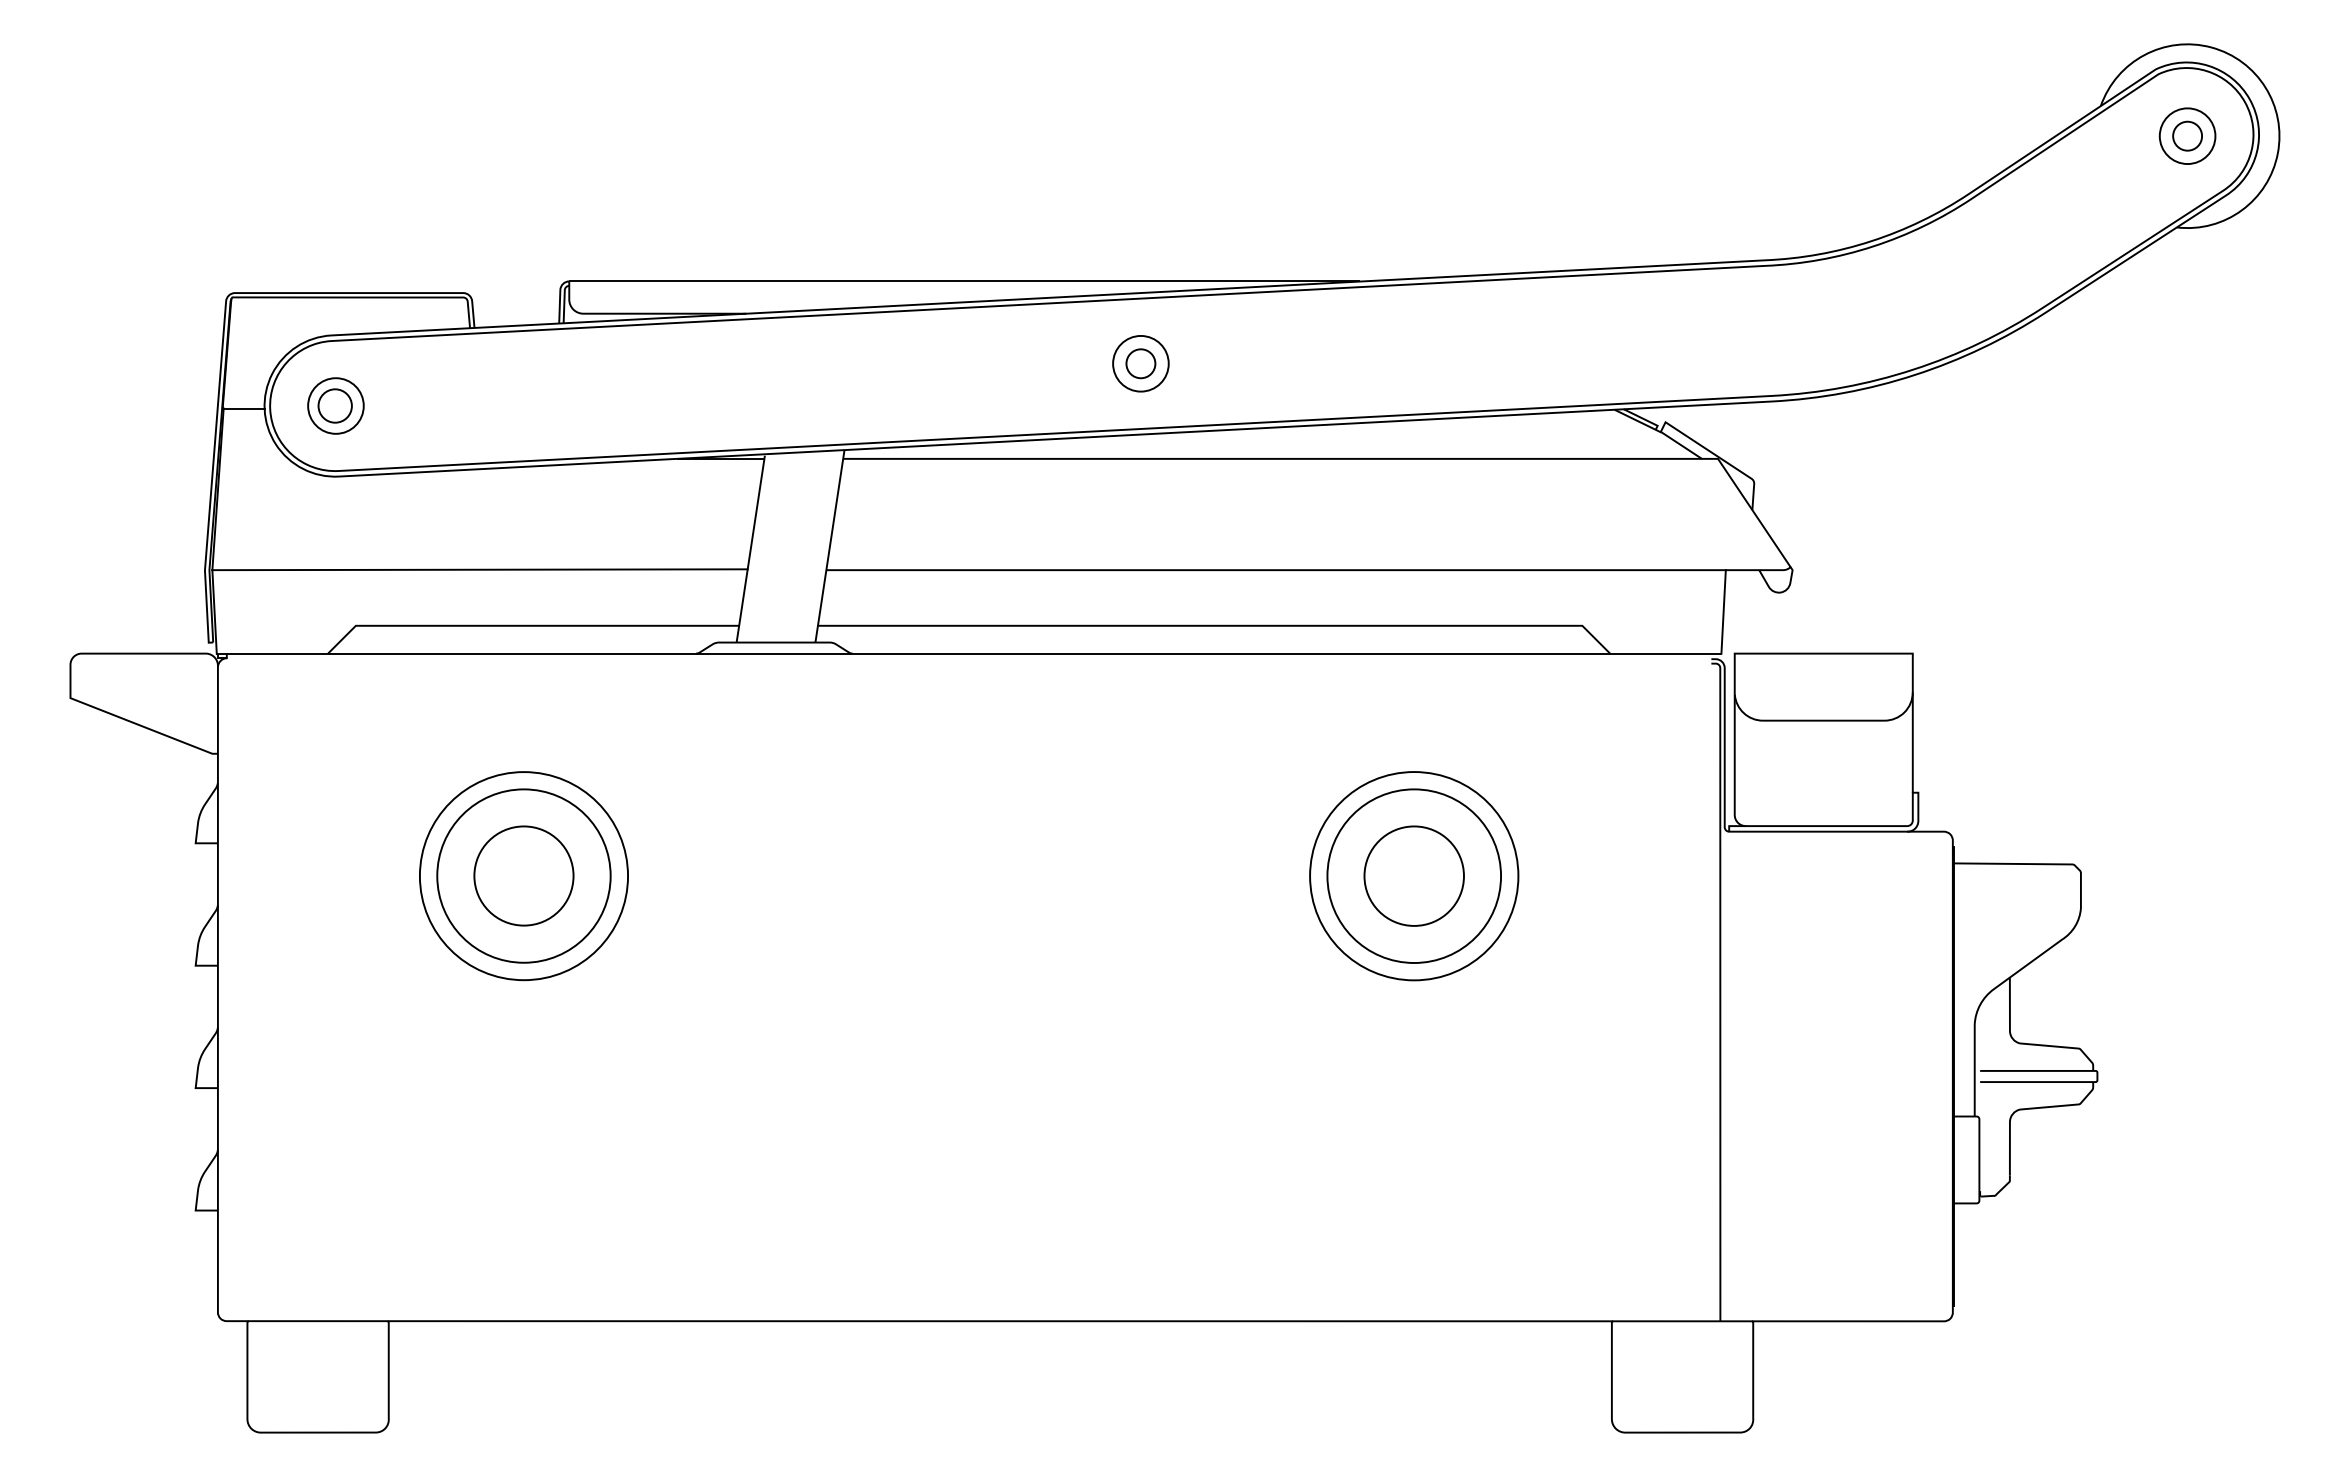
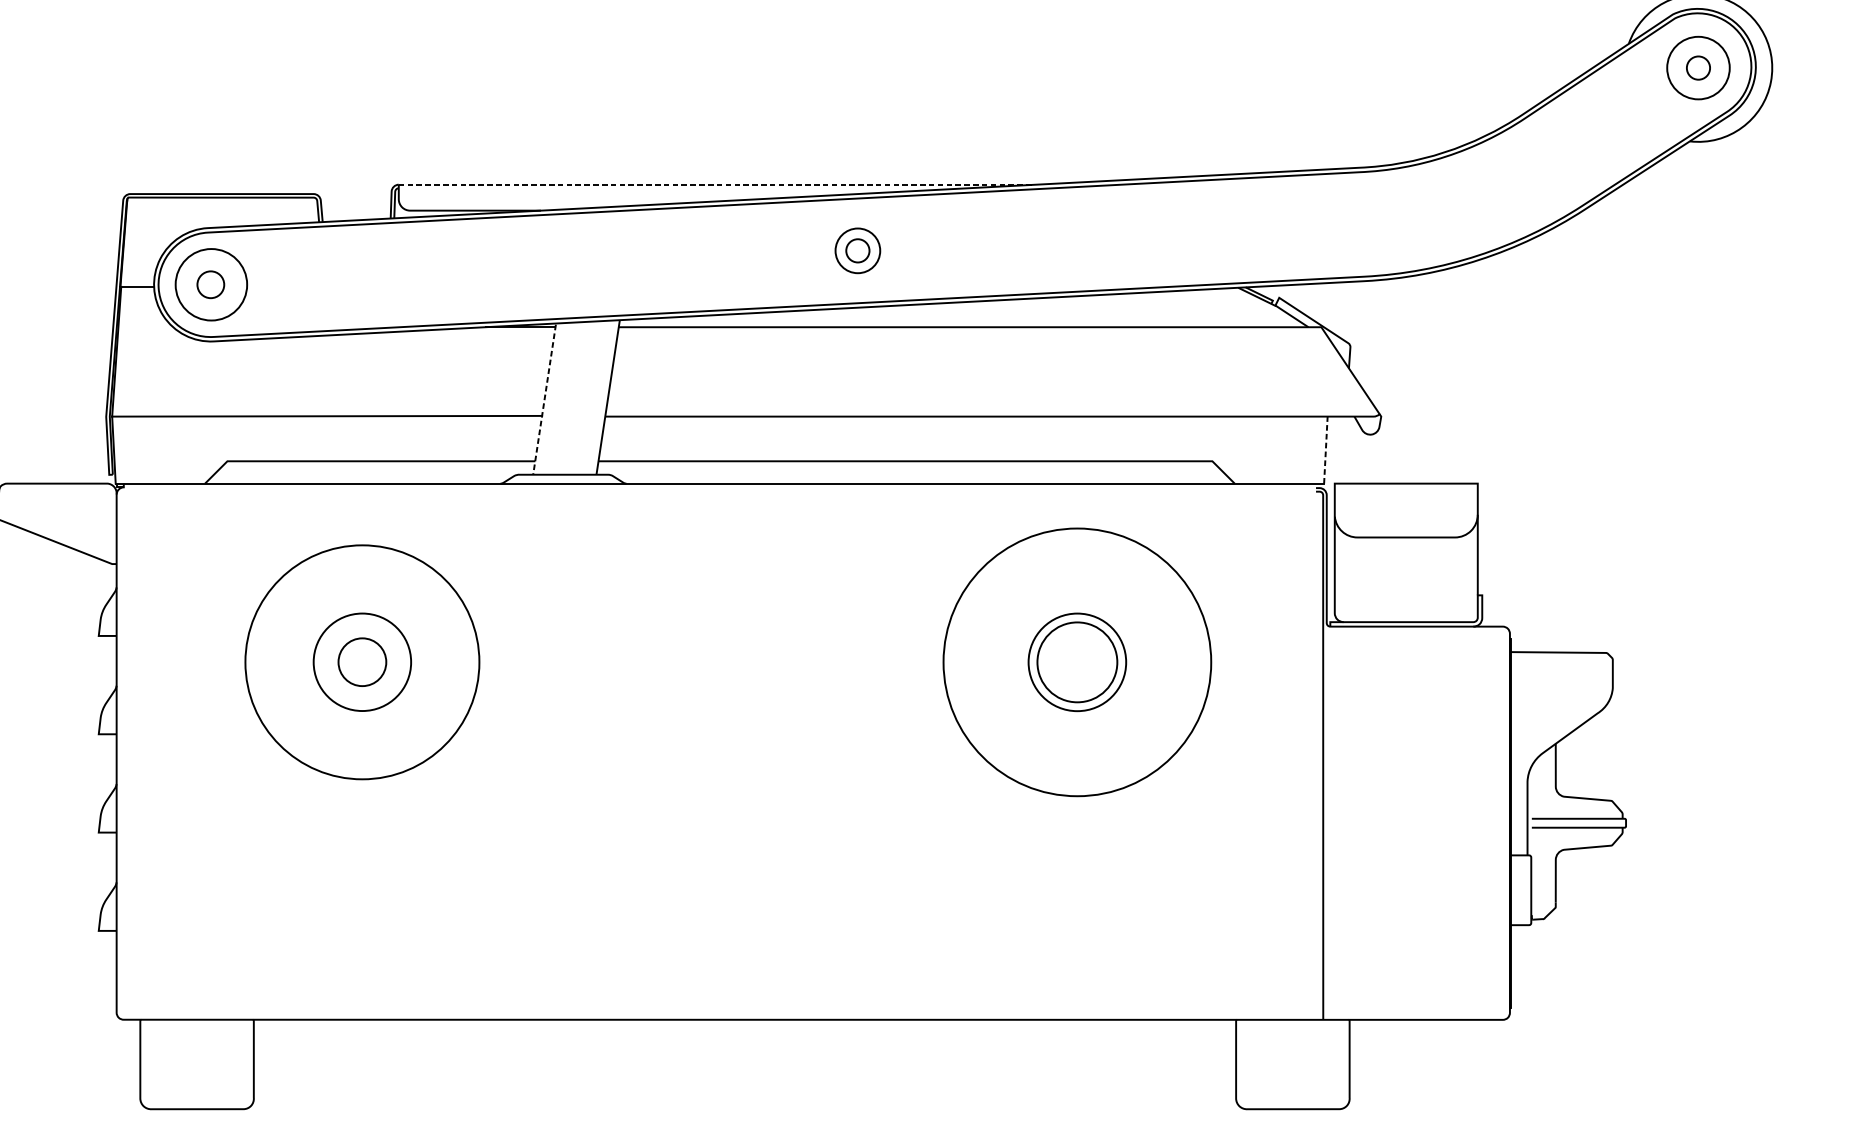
circle: (2187, 136) -> (1698, 68), size x1.4
line: (964, 281) -> (716, 184), solid -> dashed
circle: (335, 405) -> (211, 284), size x1.6
line: (750, 549) -> (544, 400), solid -> dashed
line: (1723, 611) -> (1325, 449), solid -> dashed
circle: (523, 875) -> (362, 661), size x0.6
circle: (523, 875) -> (362, 661), size x0.7
circle: (1414, 875) -> (1077, 661), size x0.7
circle: (523, 876) -> (362, 662), size x1.4
circle: (1414, 876) -> (1077, 662), size x1.6

